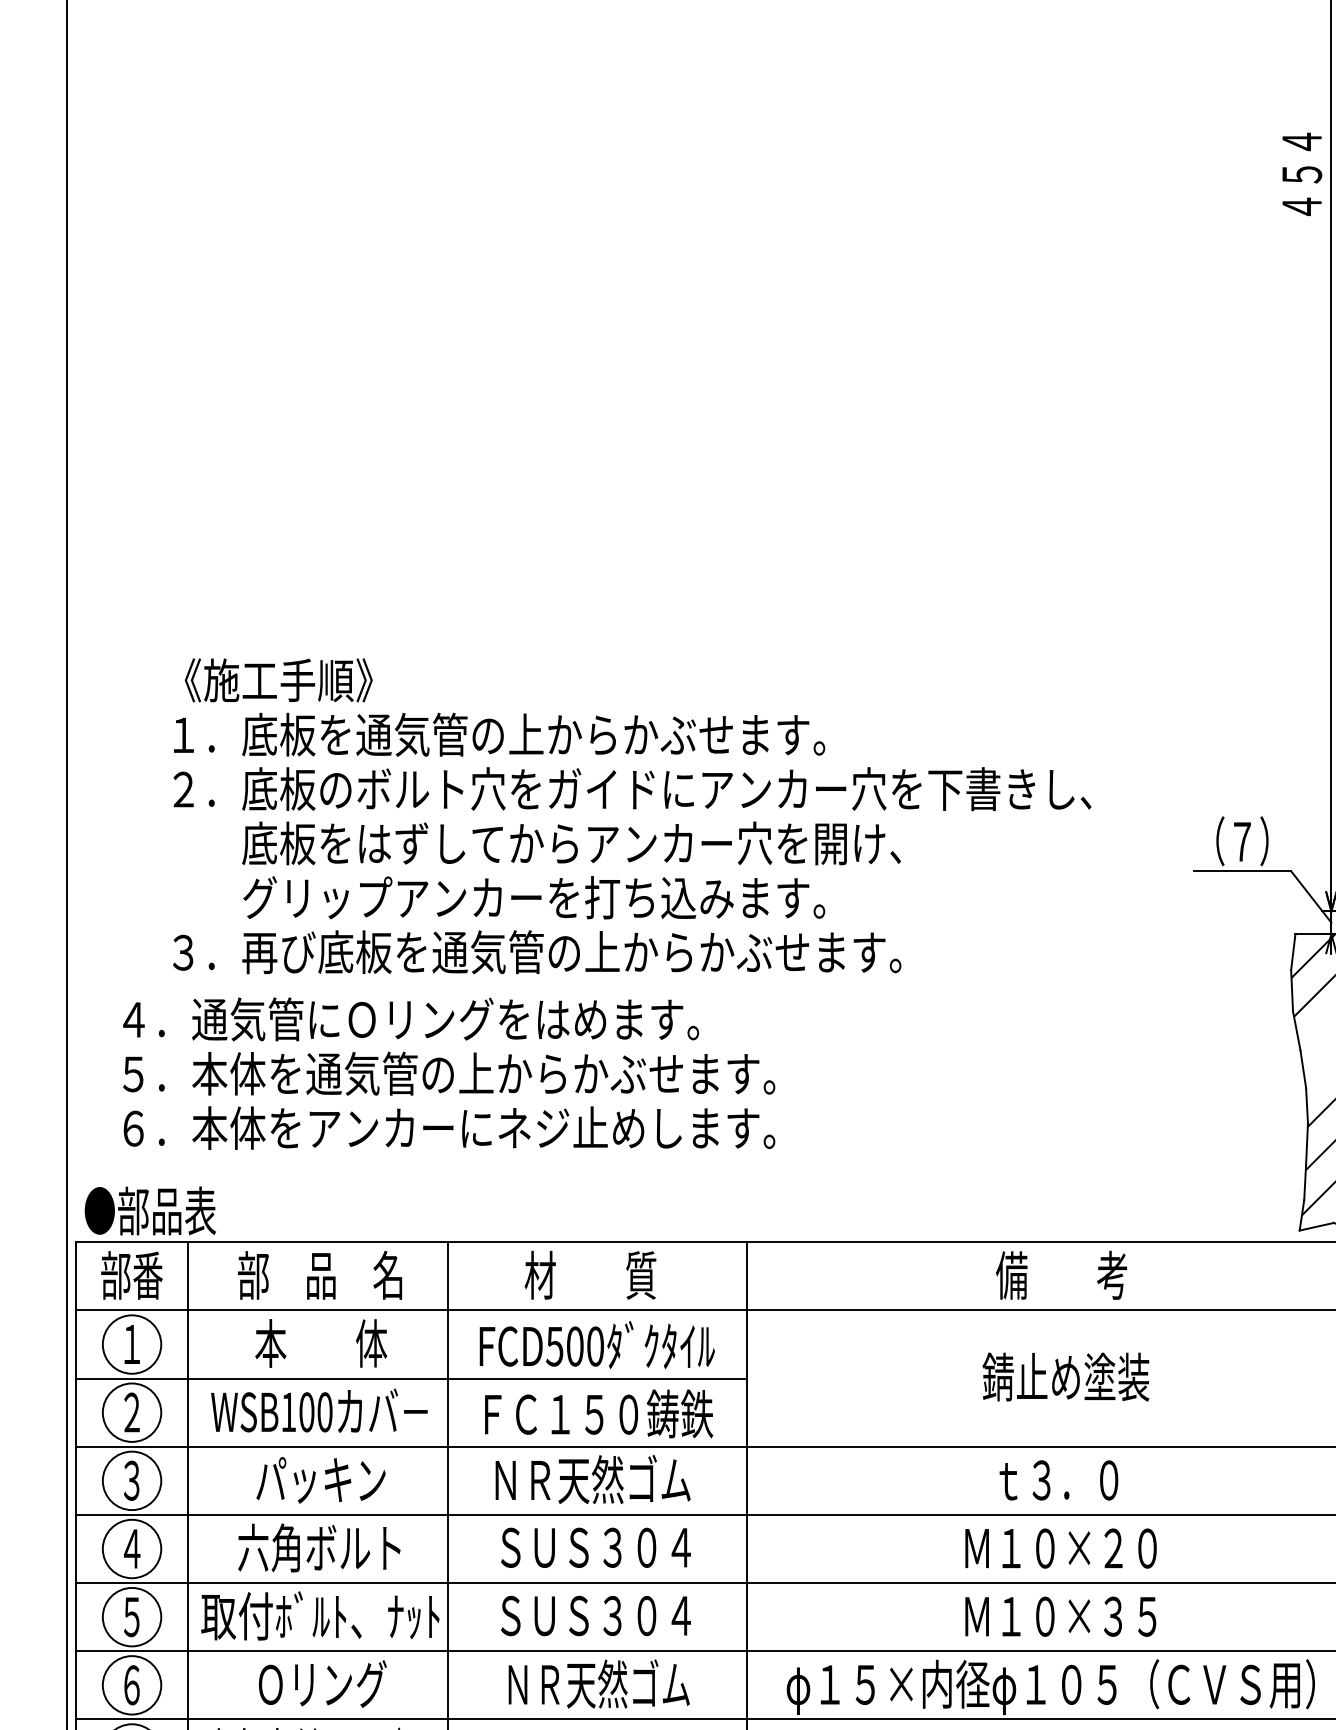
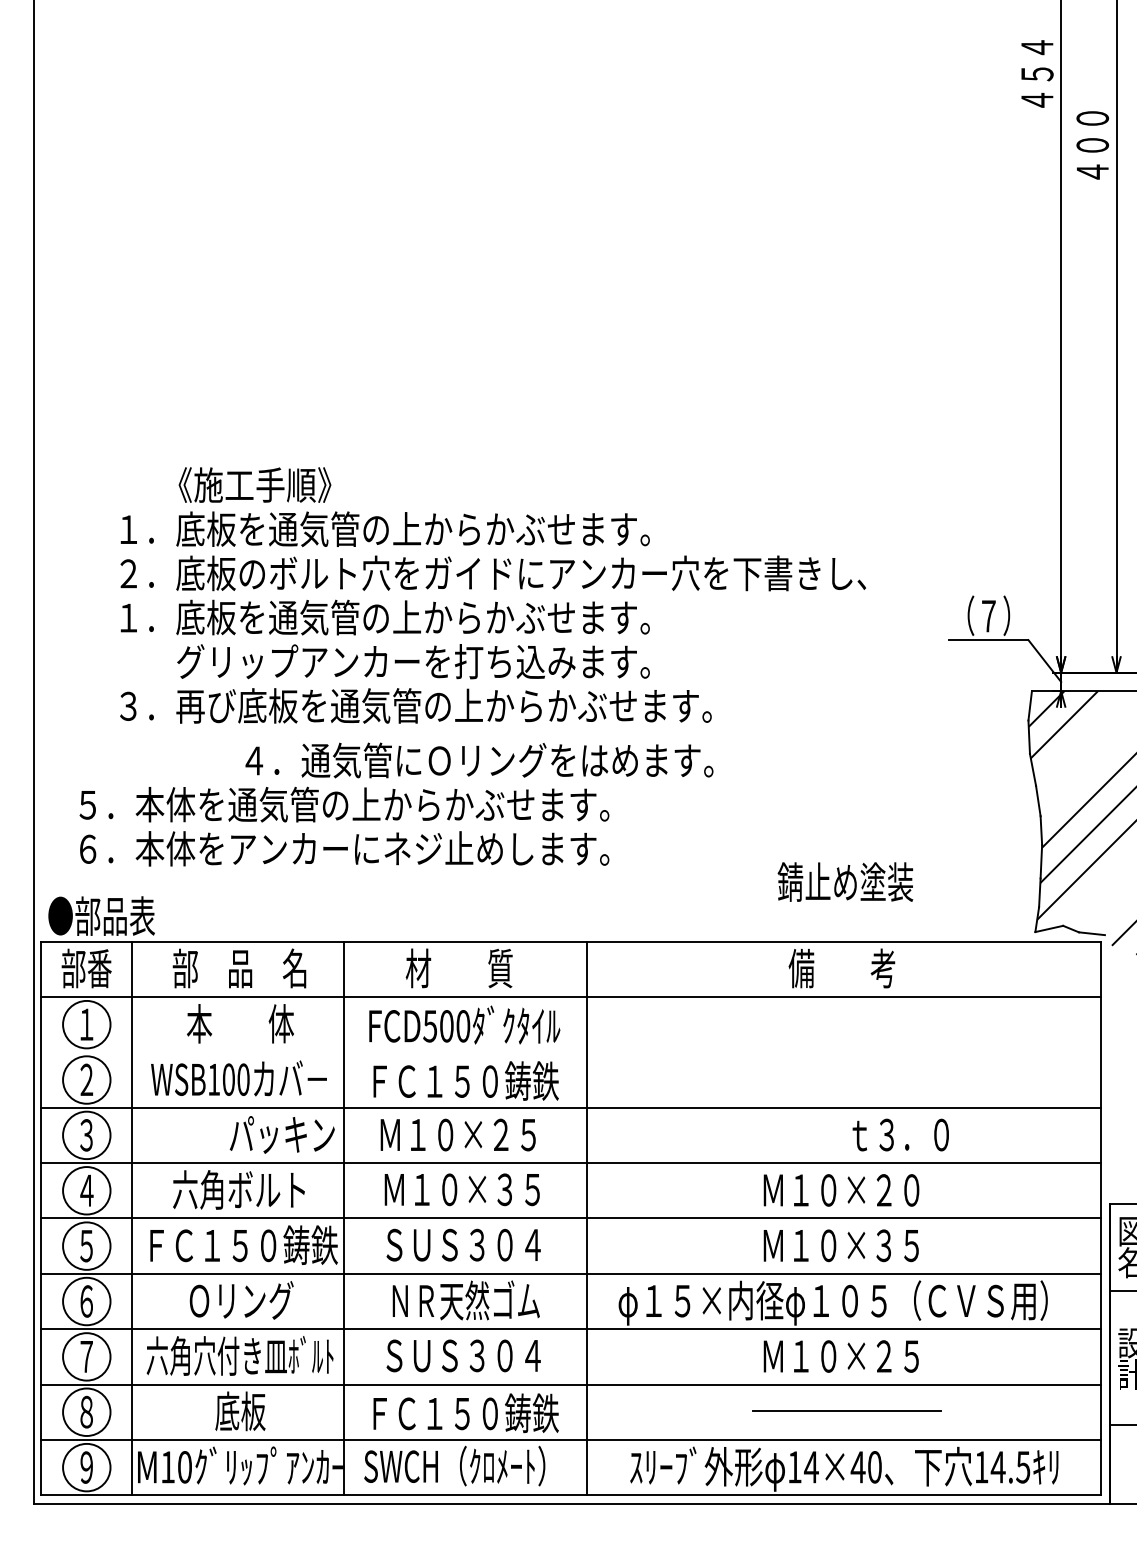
text: (278, 679) -> (254, 484), moved
text: (536, 843) -> (415, 617), 底板をはずしてからアンカー穴を開け、 -> １．底板を通気管の上からかぶせます。
text: (411, 1019) -> (479, 760), moved
text: (1065, 1376) -> (845, 881), moved
line: (411, 1378) -> (313, 1052), removed
text: (320, 1479) -> (281, 1134), moved
text: (592, 1479) -> (460, 1134), ＮＲ天然ゴム -> Ｍ１０×２５
text: (1058, 1479) -> (900, 1134), moved
text: (594, 1547) -> (462, 1189), ＳＵＳ３０４ -> Ｍ１０×３５
text: (320, 1616) -> (239, 1245), 取付ﾎﾞﾙﾄ、ﾅｯﾄ -> ＦＣ１５０鋳鉄

